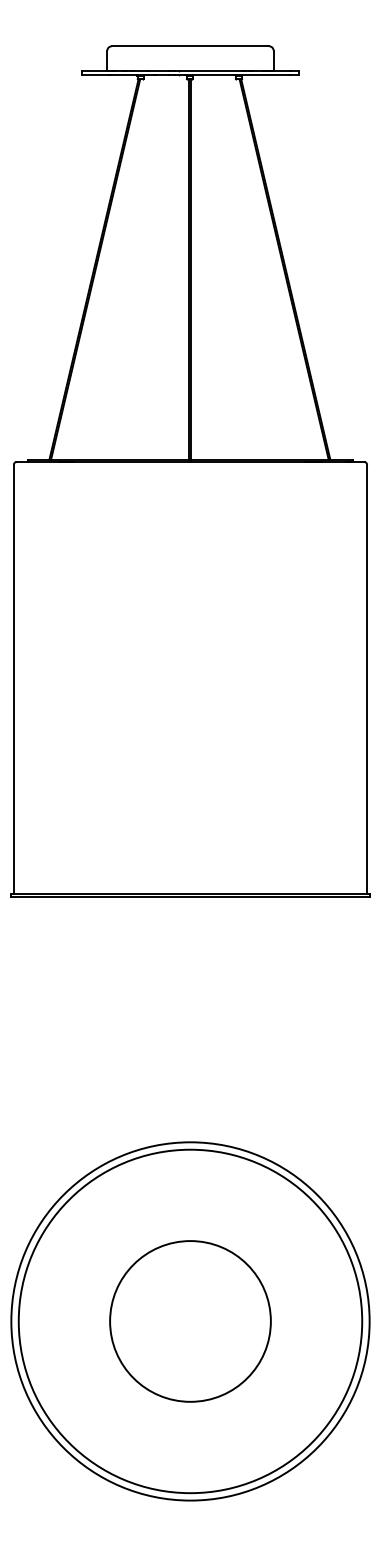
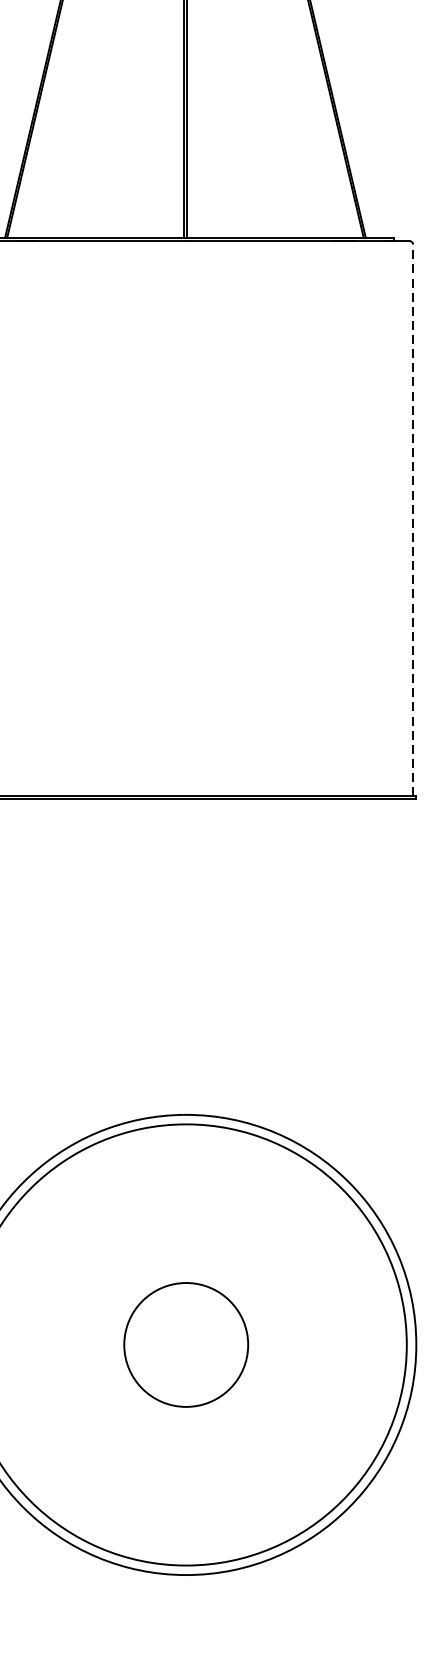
line: (367, 679) -> (413, 520), solid -> dashed
circle: (190, 1321) -> (186, 1345), size x0.6

